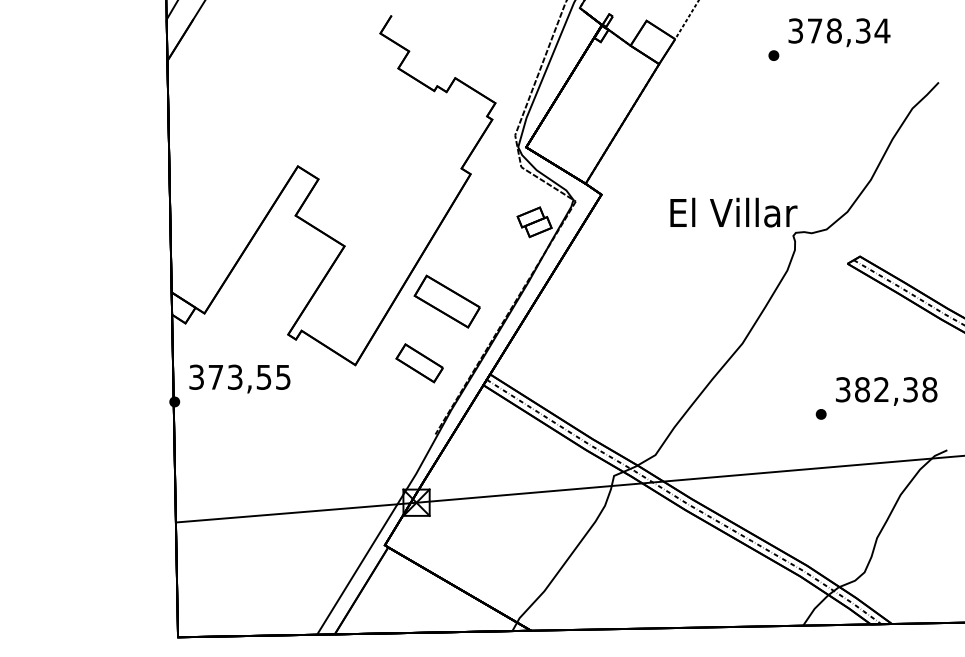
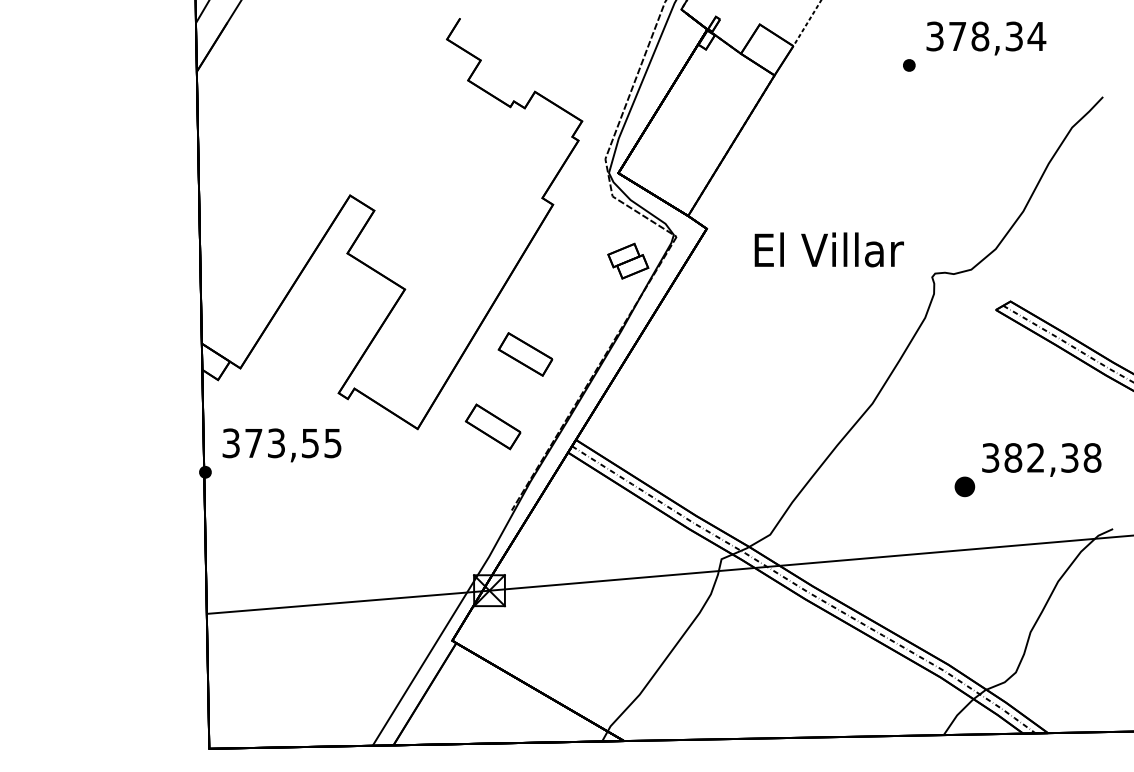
text: (733, 212) -> (828, 249), moved
part: (447, 301) -> (525, 354), size x0.7
part: (820, 414) -> (964, 486), size x1.6

